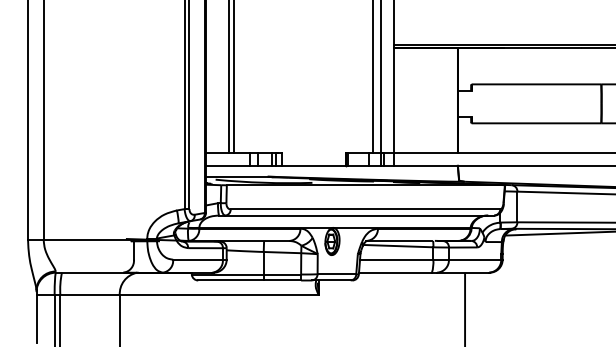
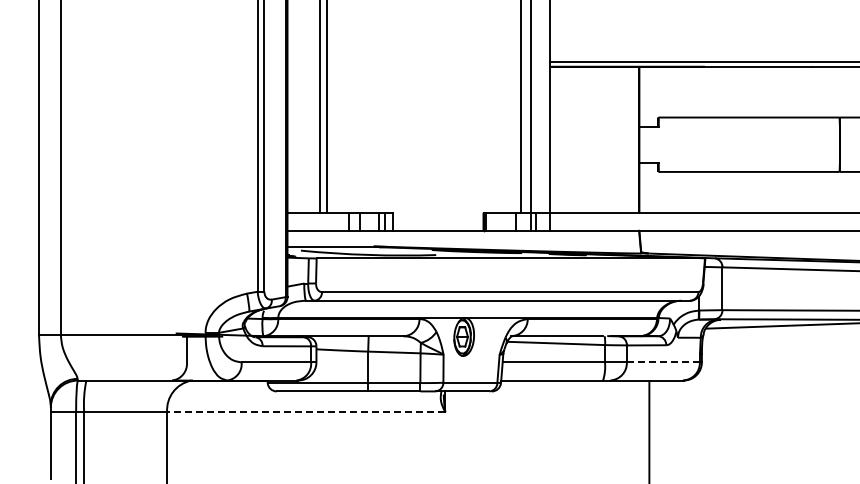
line: (475, 259) -> (663, 362), solid -> dashed
line: (218, 295) -> (305, 412), solid -> dashed

